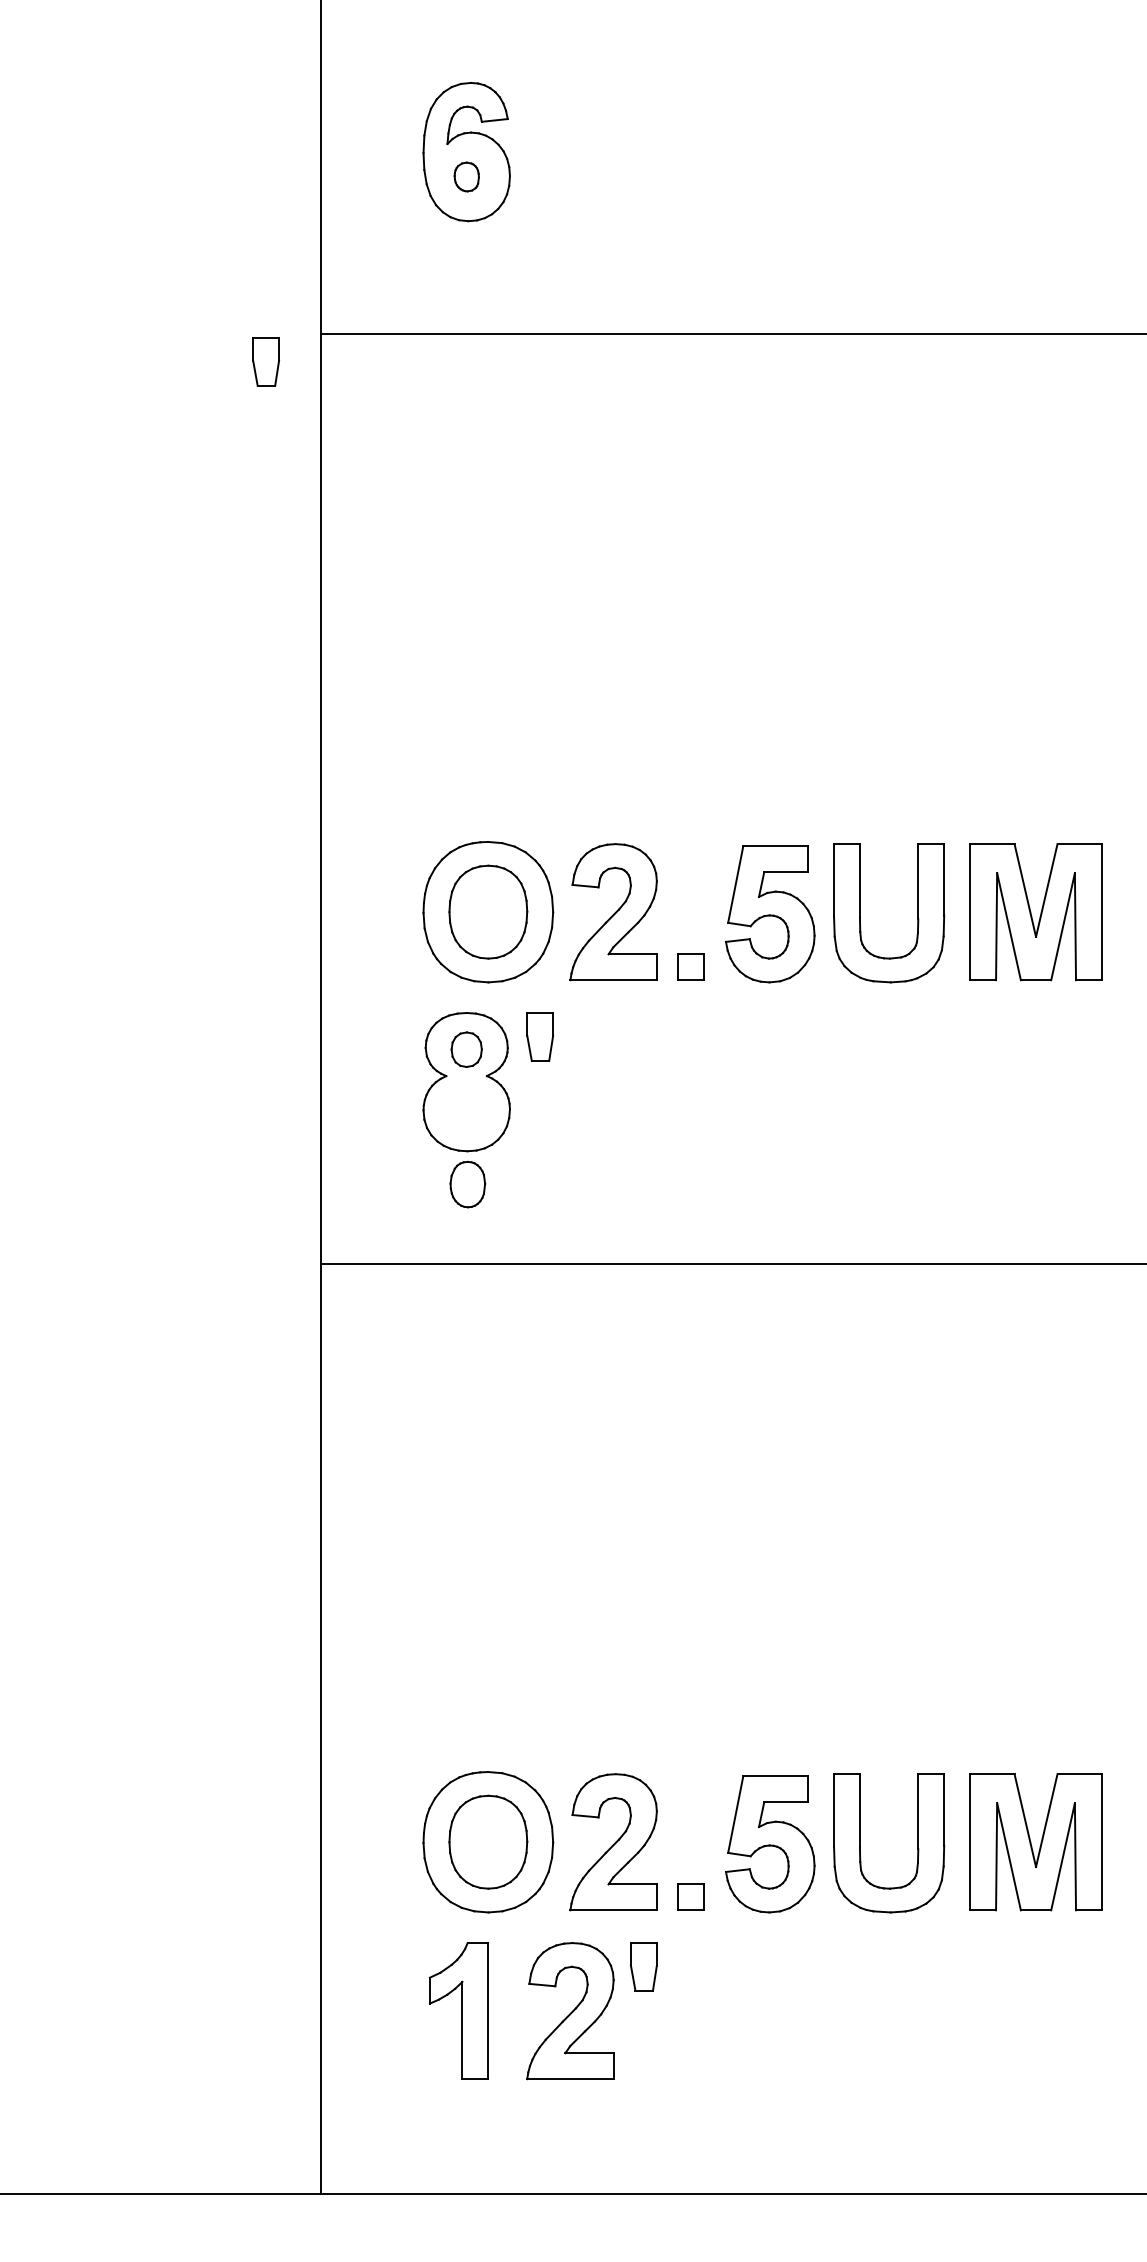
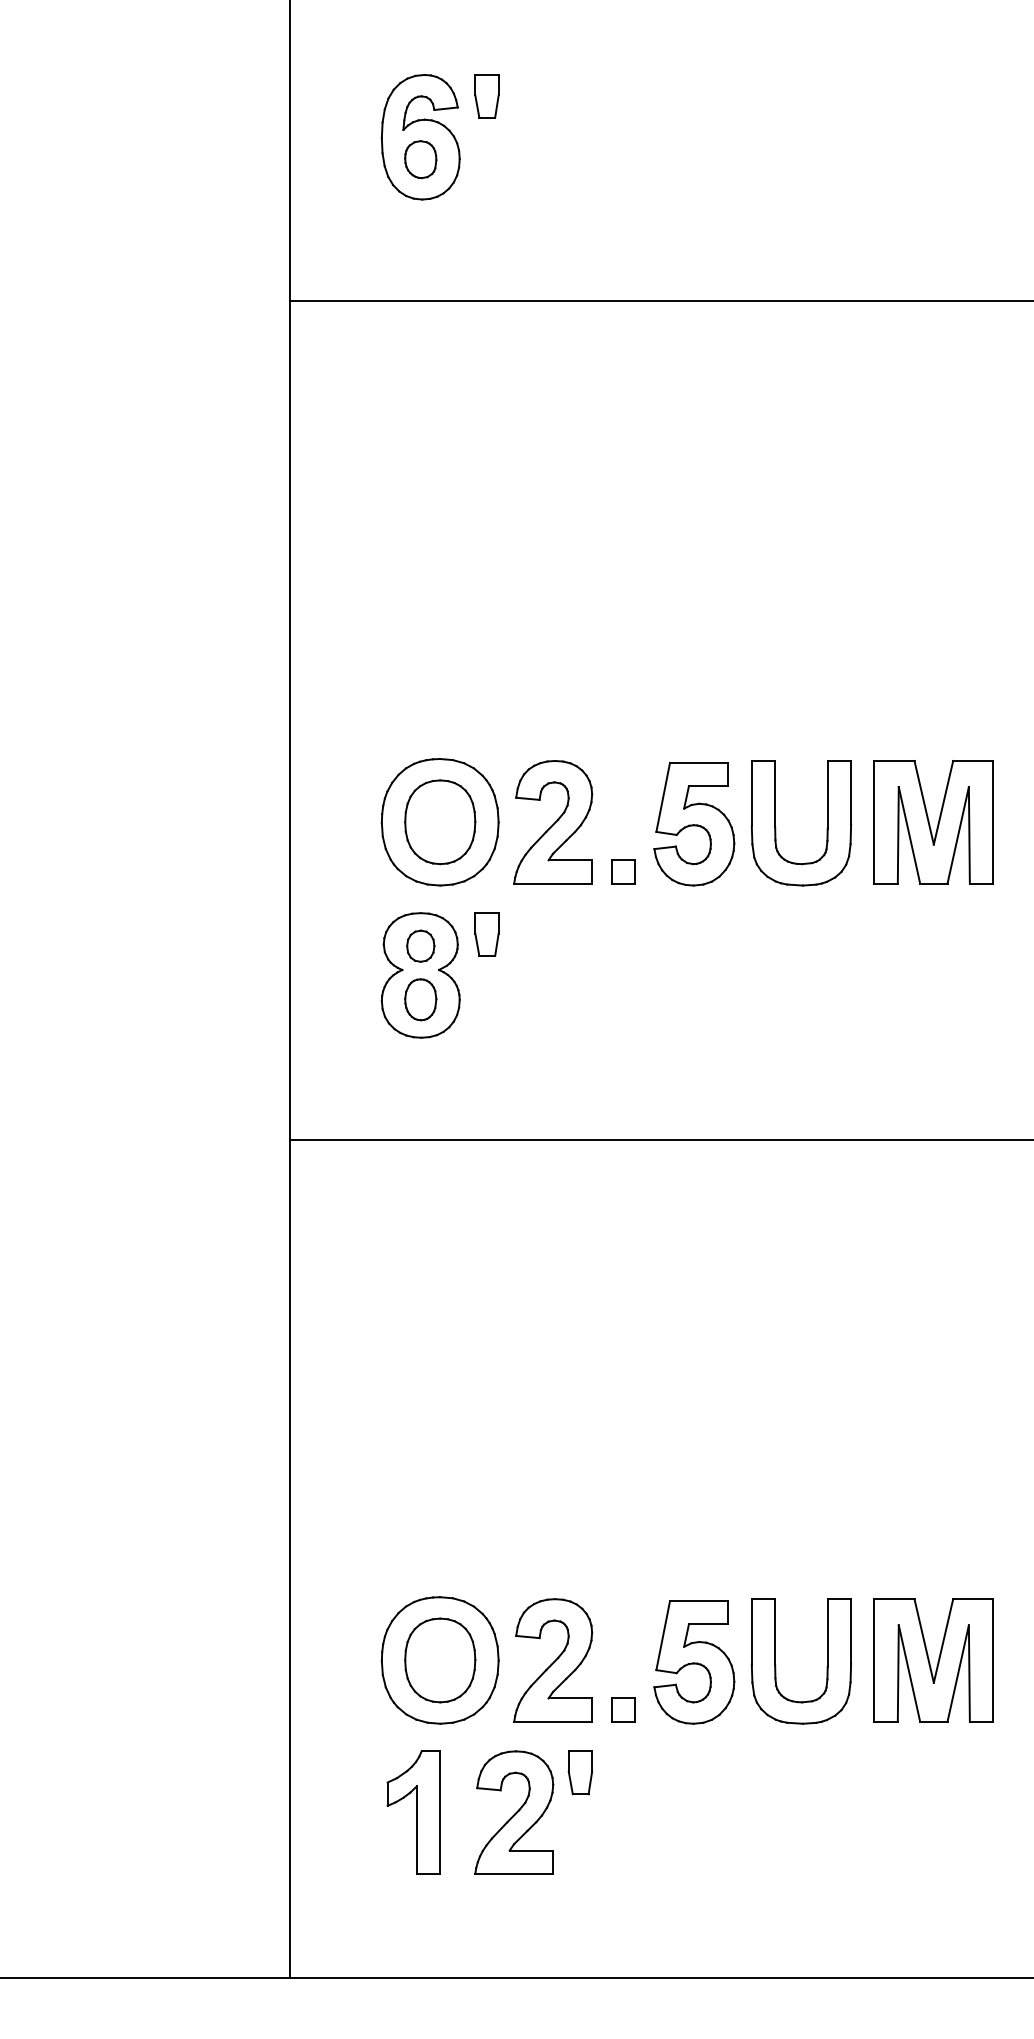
part: (466, 176) -> (420, 159), size x1.43
part: (265, 362) -> (486, 96), moved
part: (467, 1184) -> (420, 999), moved

